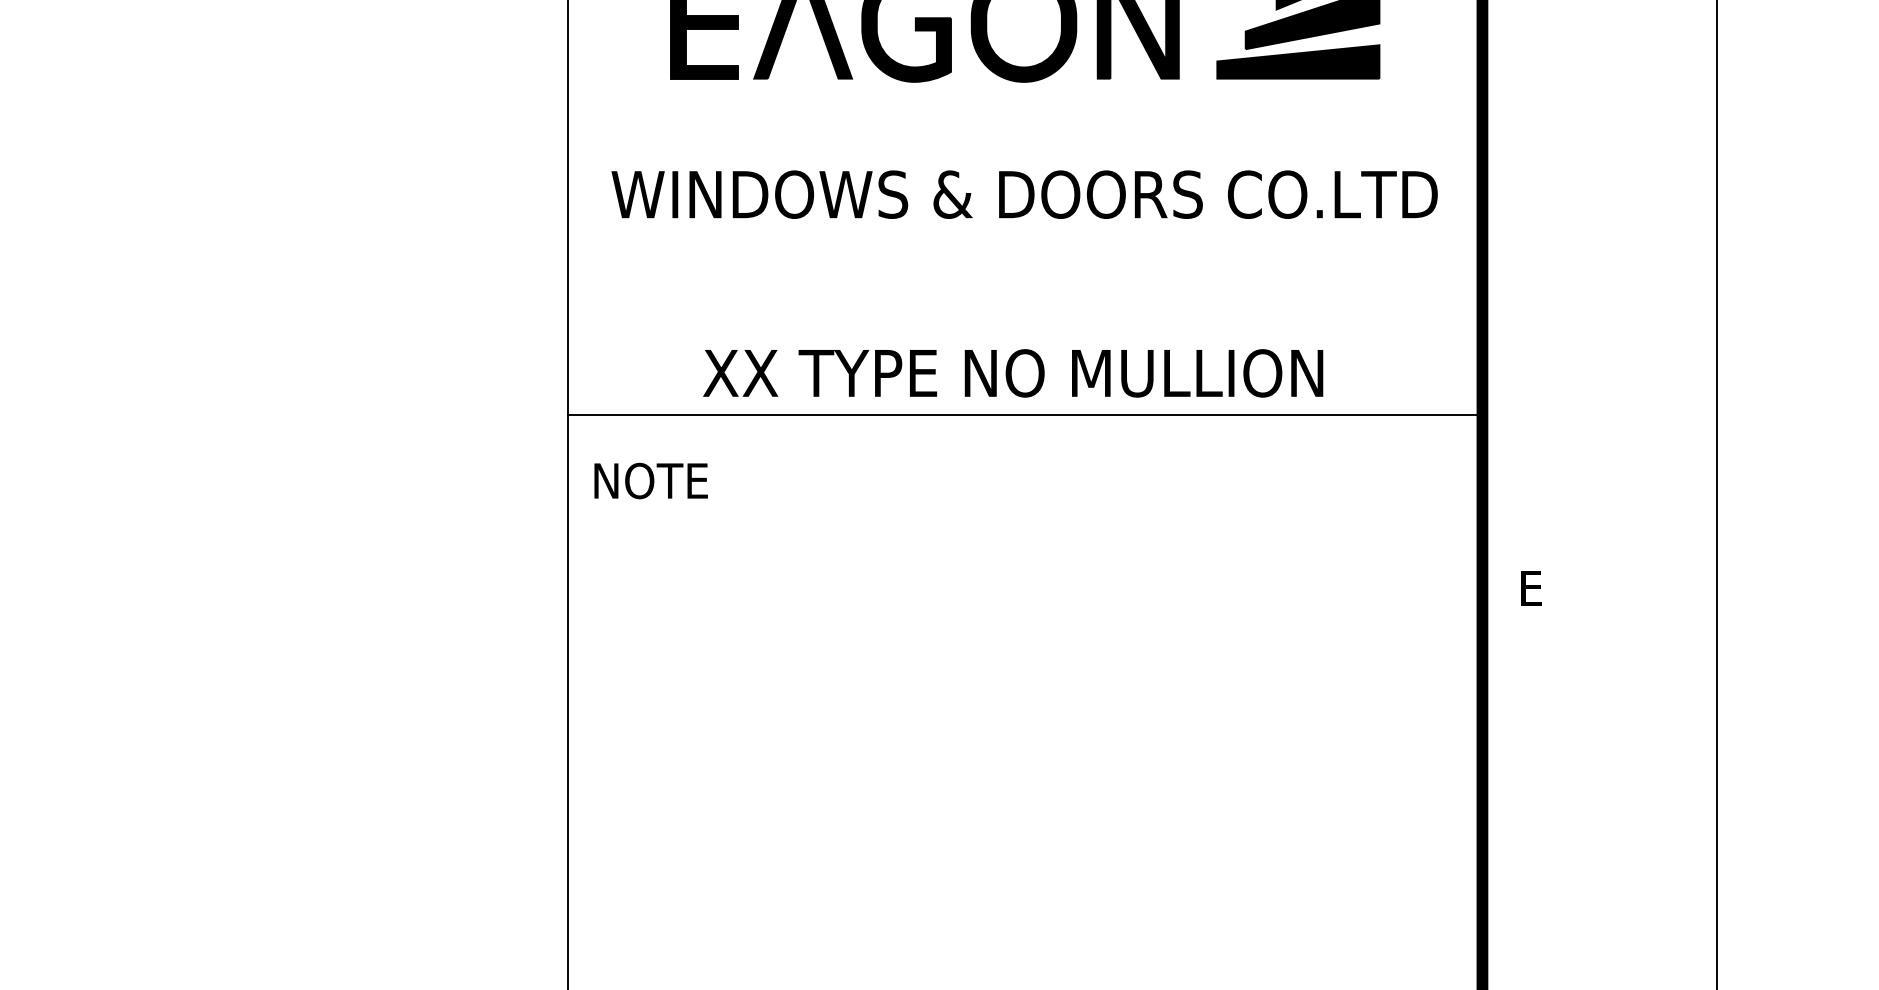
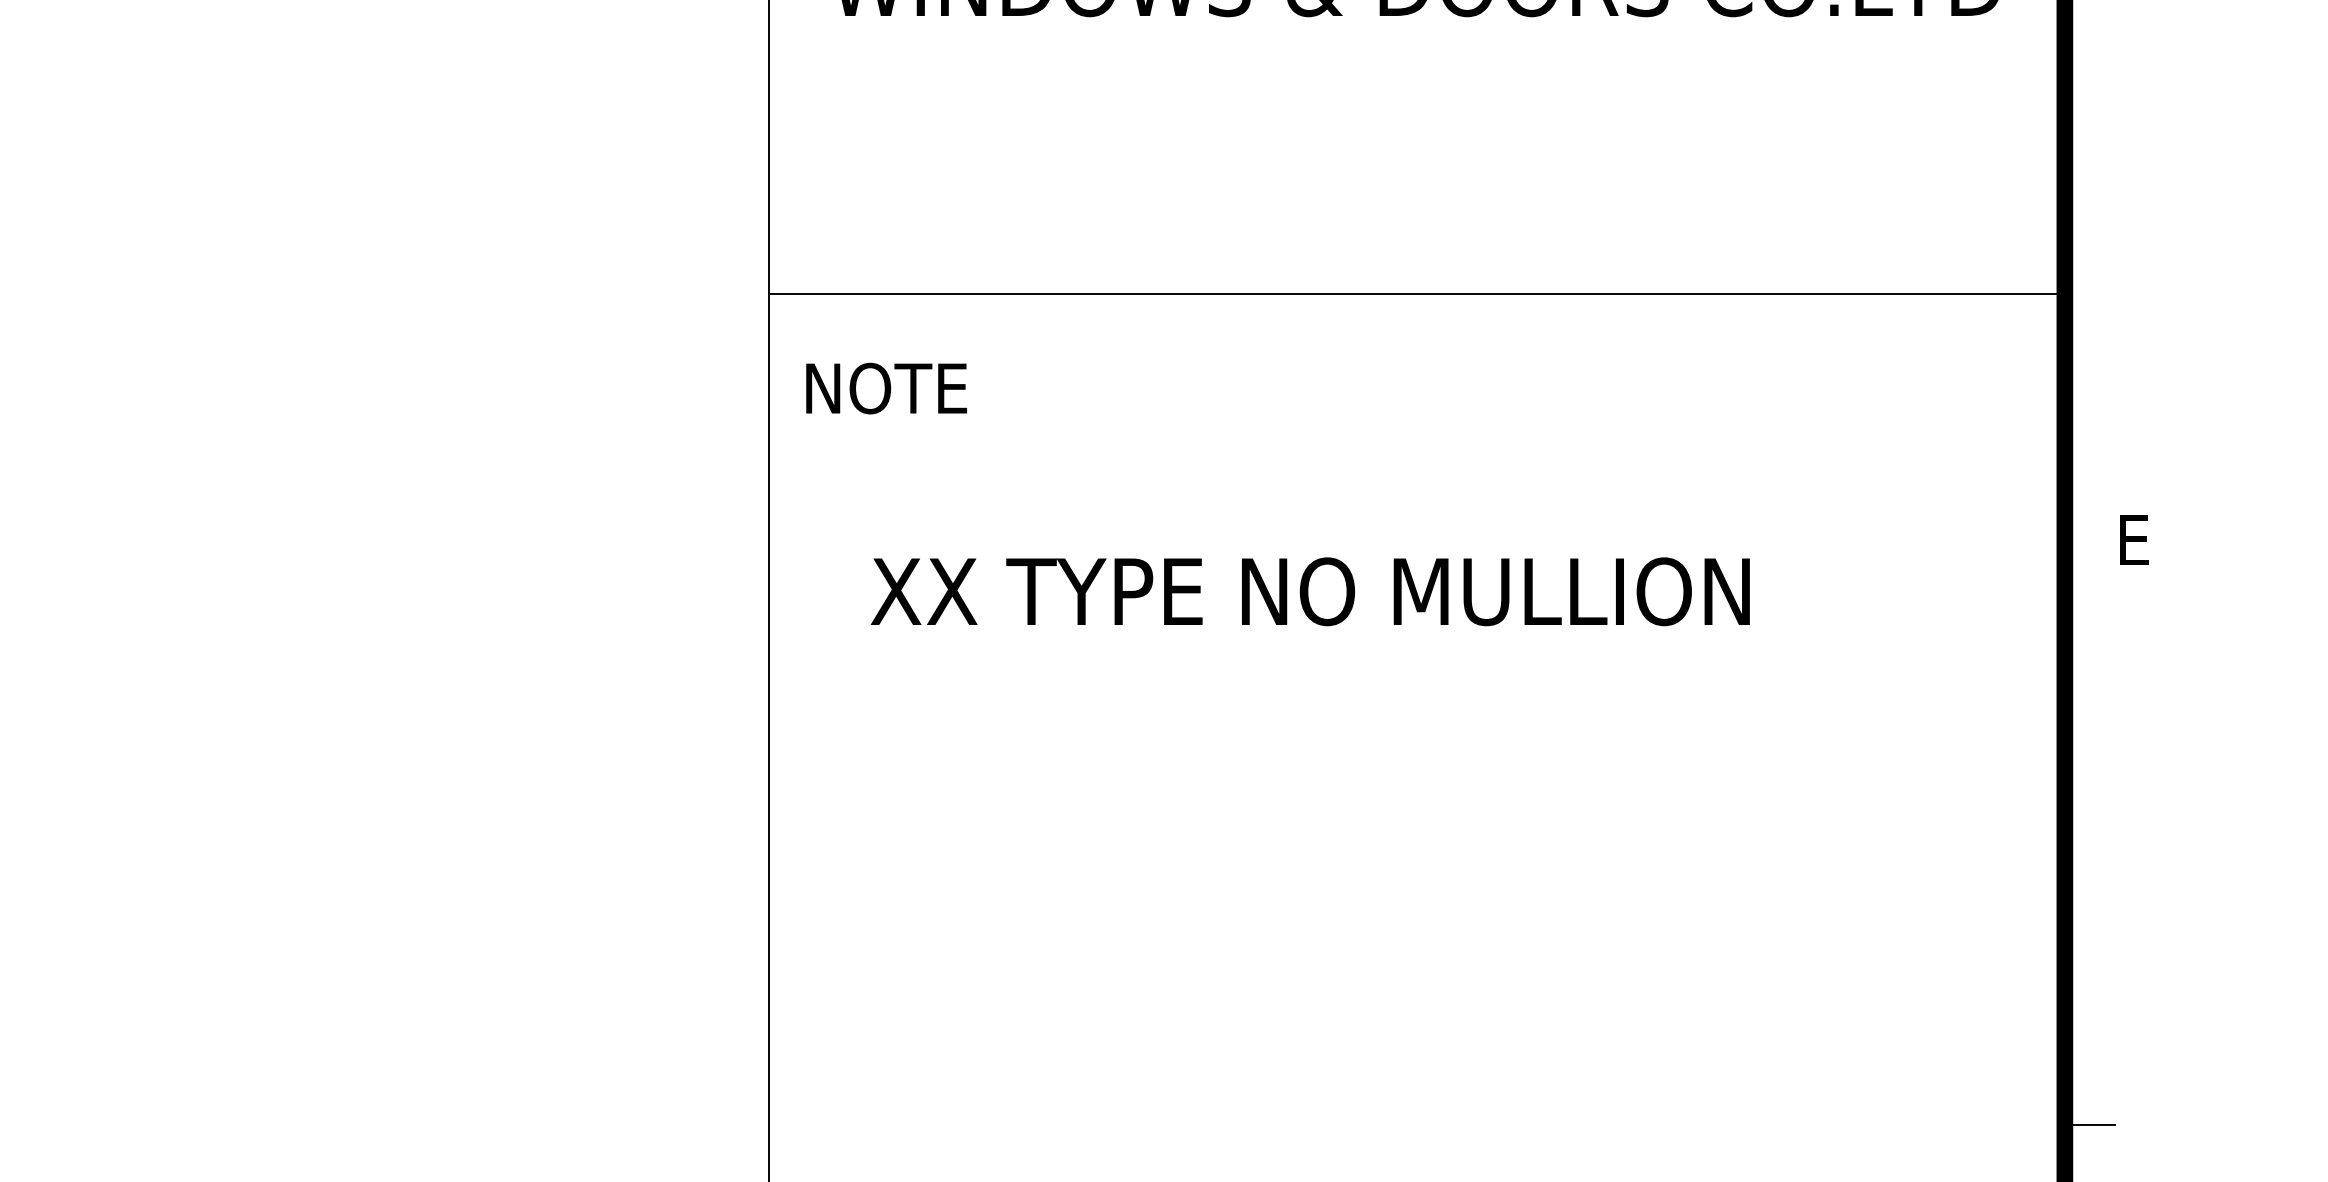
text: (1013, 373) -> (1310, 591), moved

